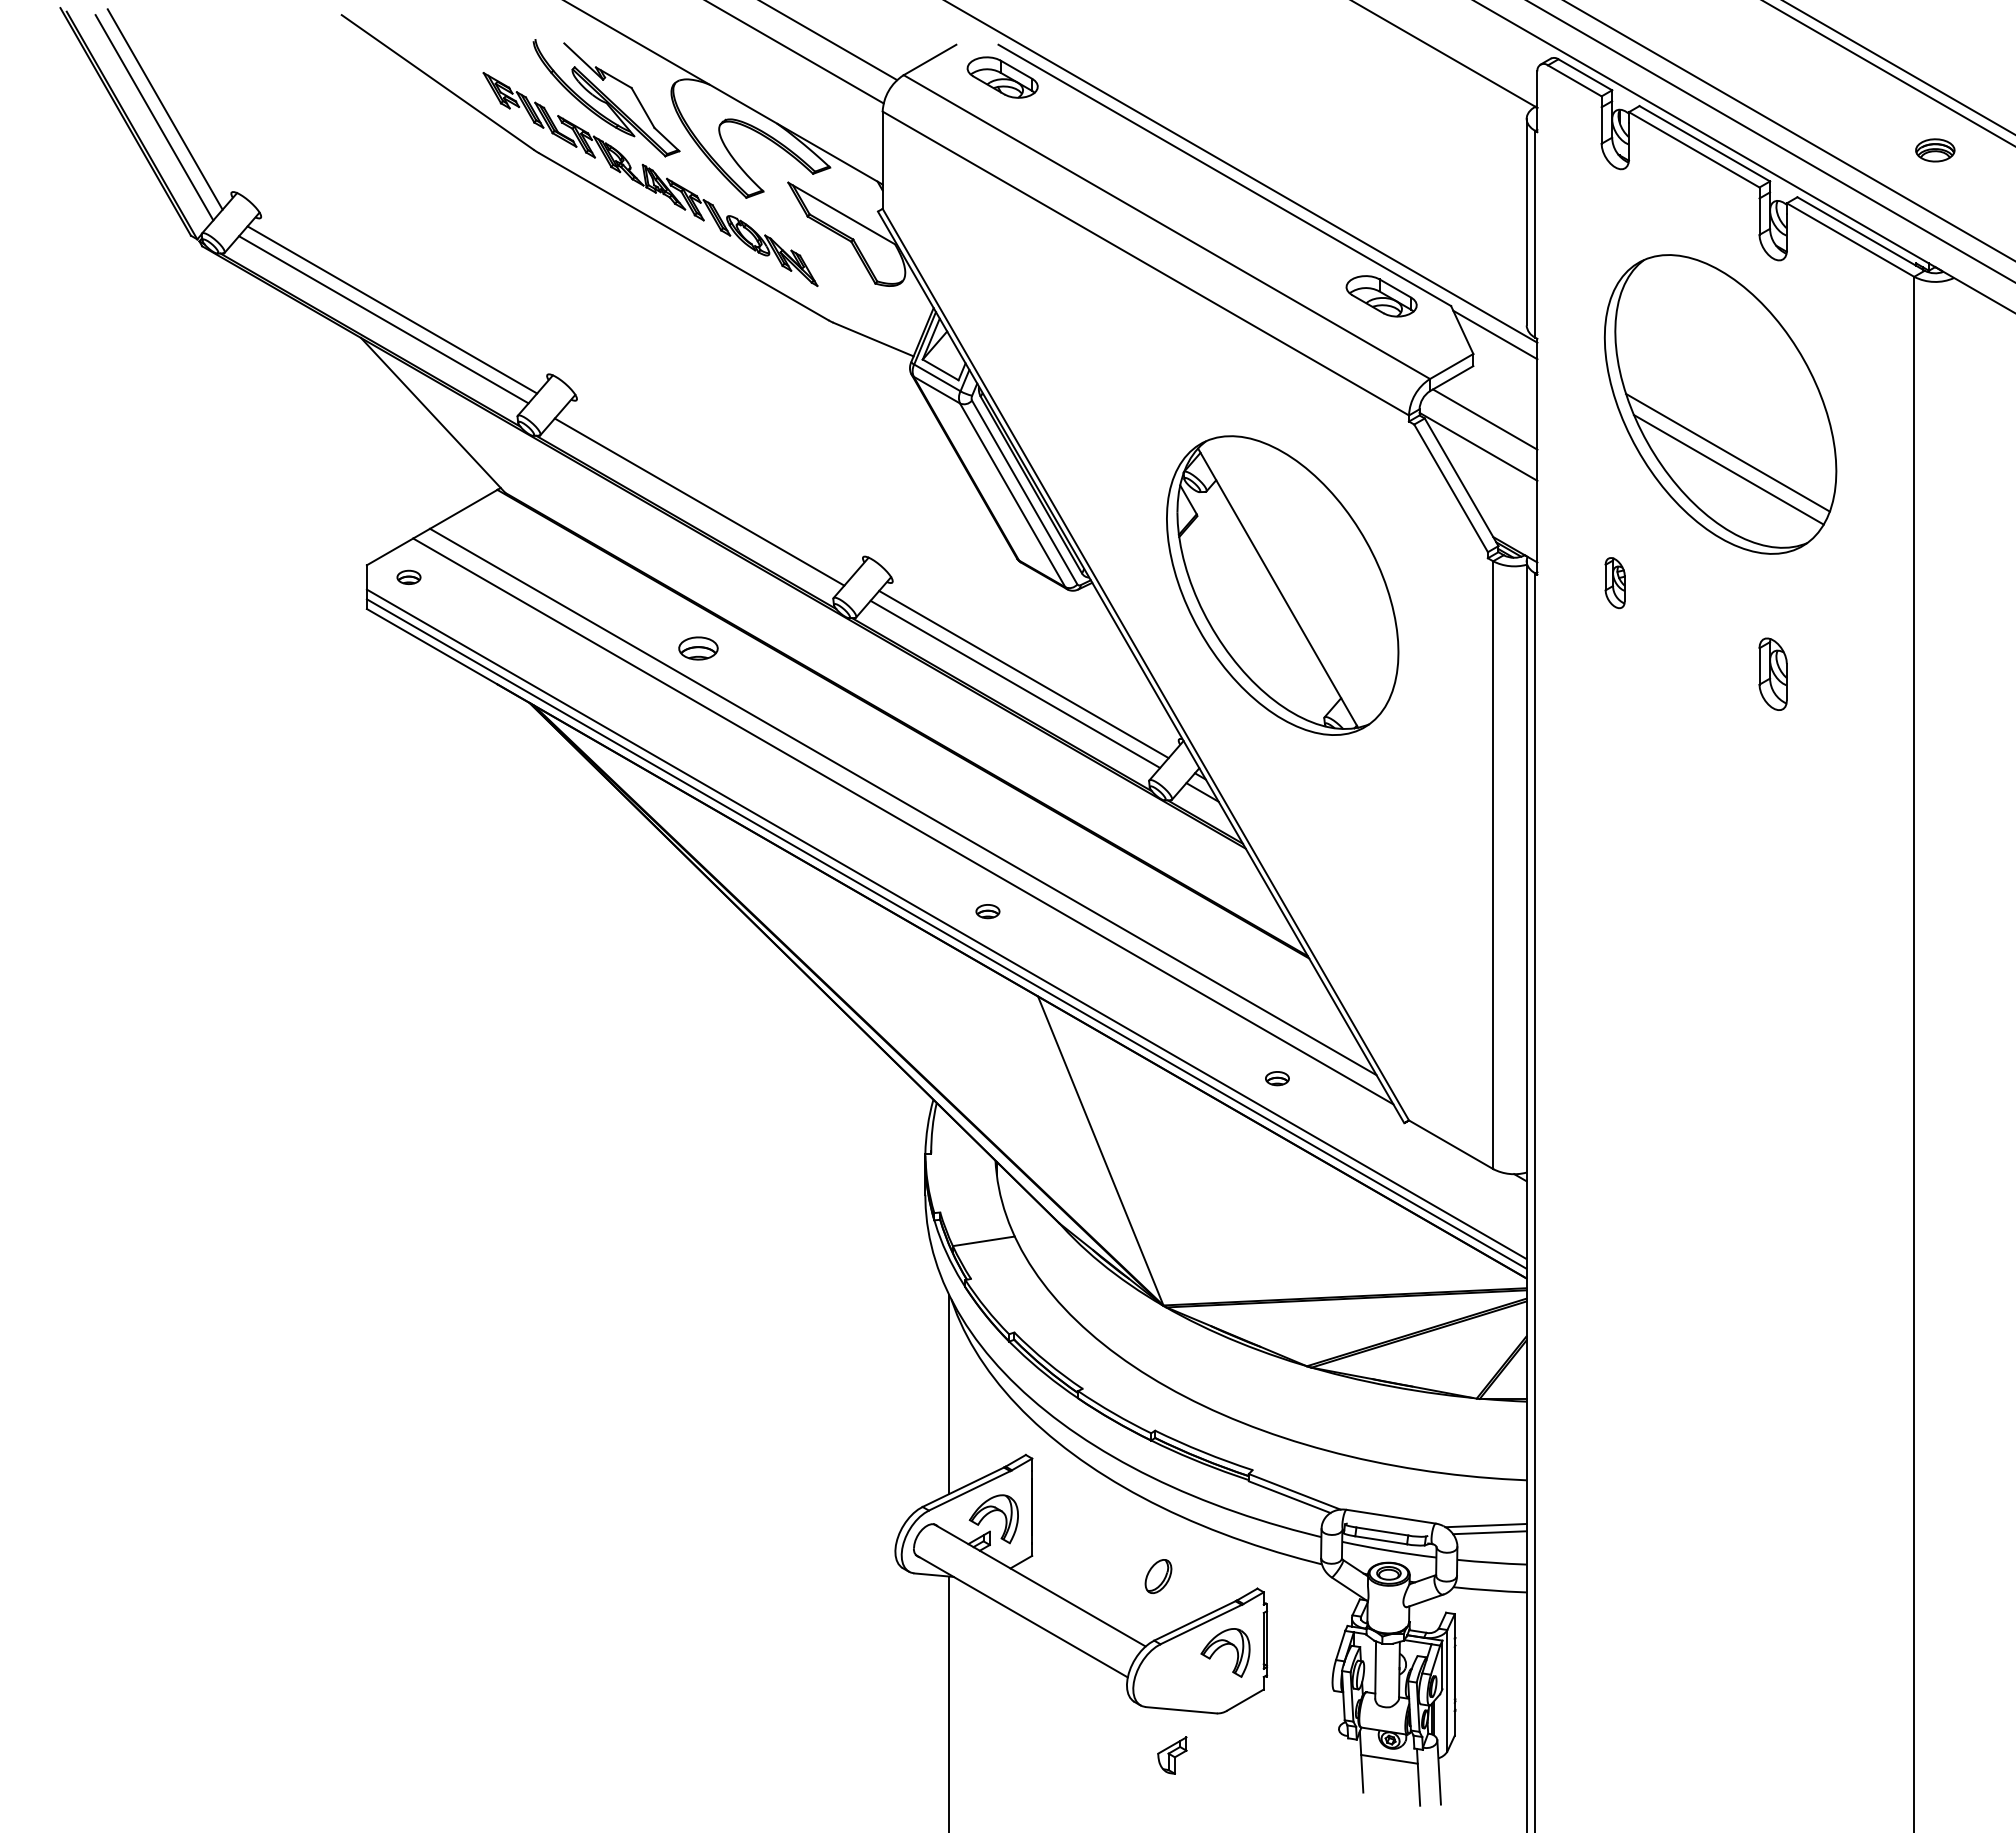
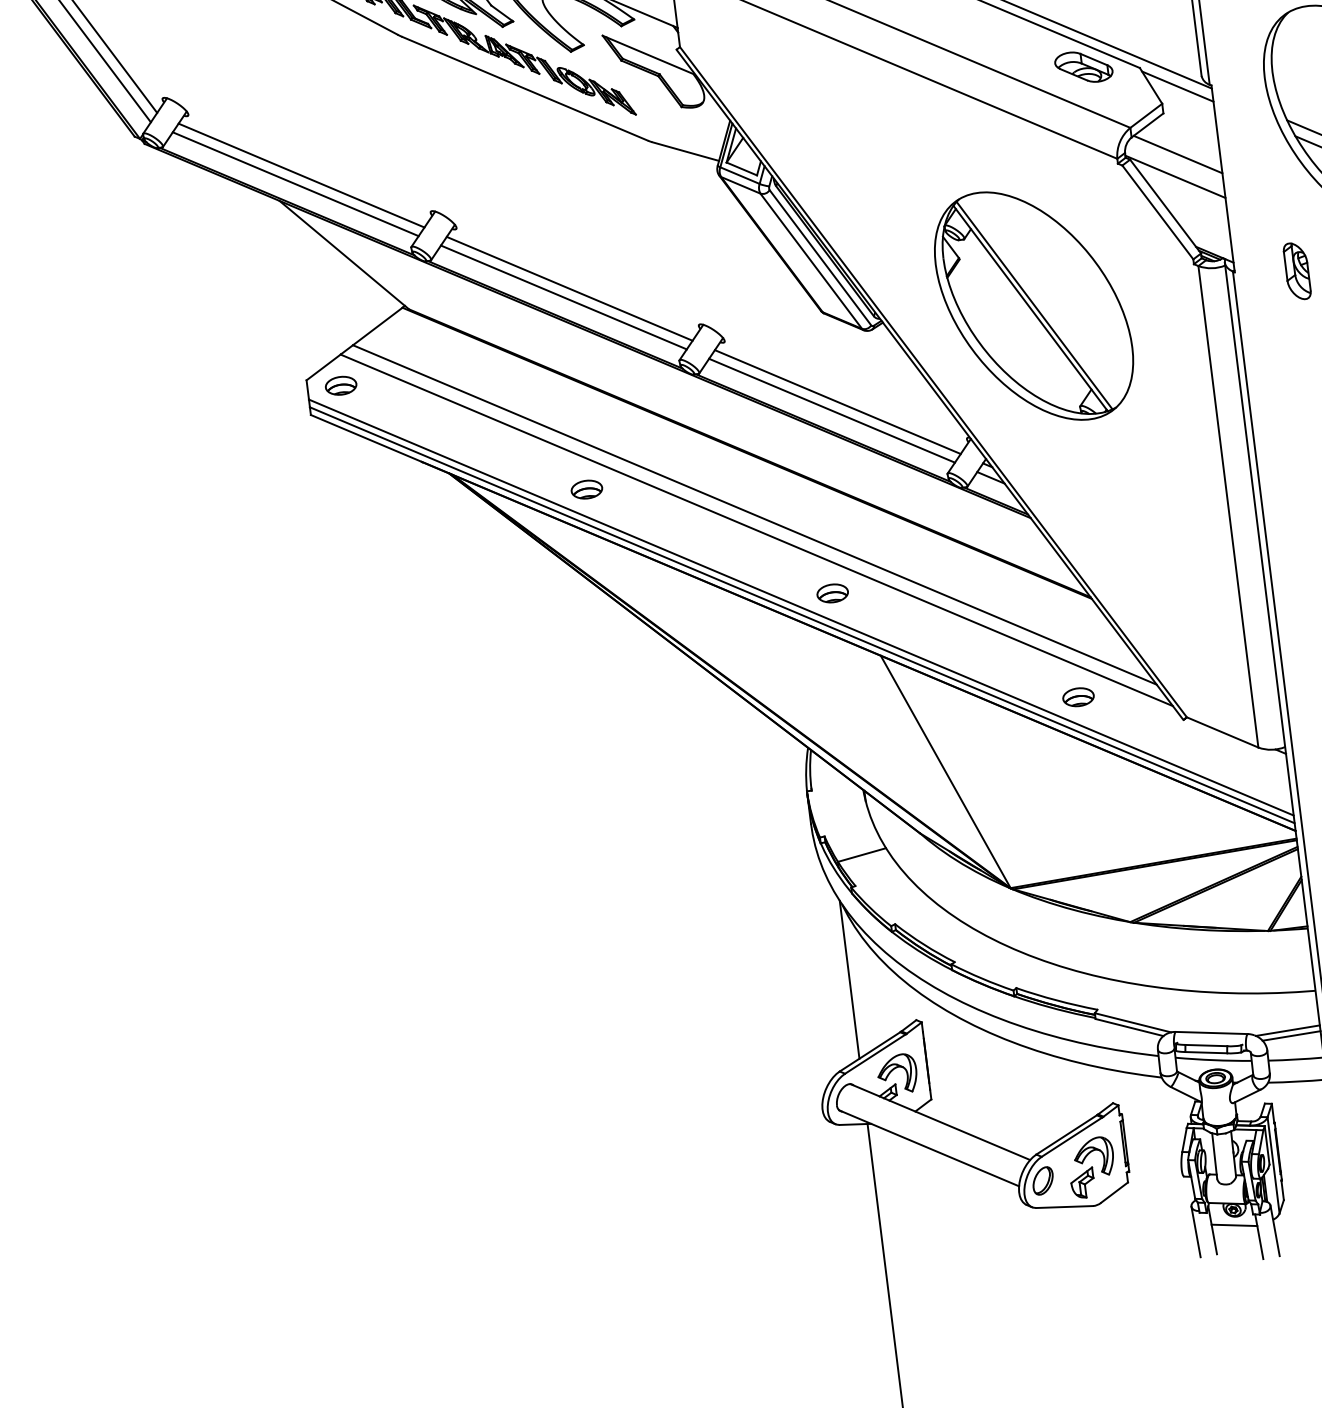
line: (707, 491) -> (569, 288), added
part: (408, 577) -> (340, 385), size x1.67
part: (1614, 582) -> (1296, 270), size x1.43
line: (1283, 585) -> (1034, 305), added
part: (698, 648) -> (586, 489), moved
part: (987, 911) -> (832, 593), size x1.67
part: (1277, 1078) -> (1078, 697), size x1.67
part: (1158, 1576) -> (1043, 1180), moved
part: (1172, 1755) -> (1082, 1183), moved
line: (1340, 1761) -> (1195, 1231), added

